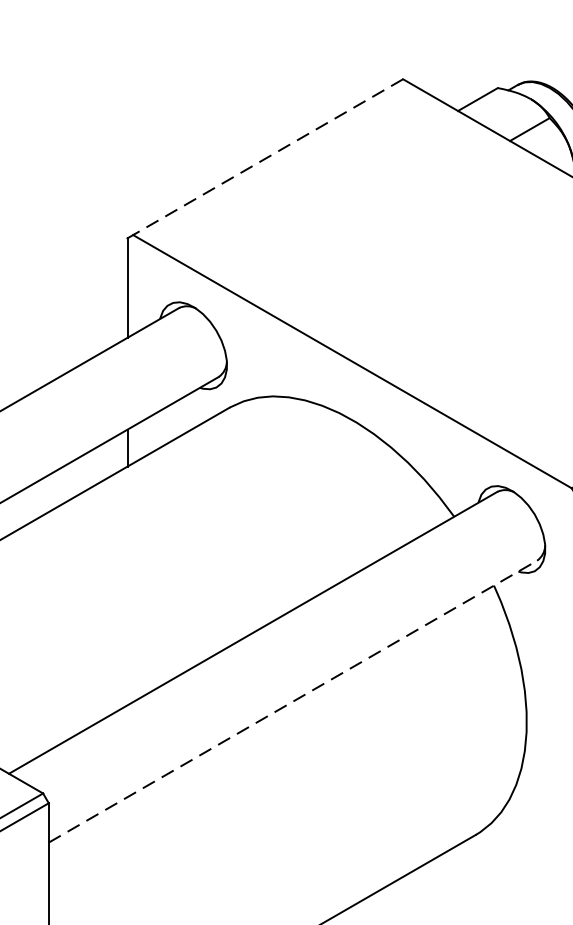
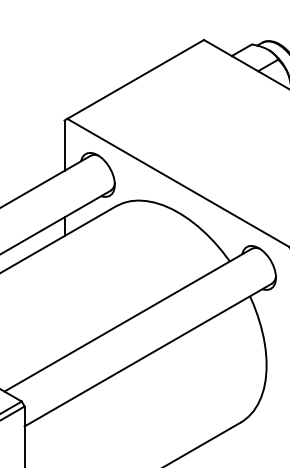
line: (267, 157) -> (135, 79), dashed -> solid
line: (293, 702) -> (148, 355), dashed -> solid

